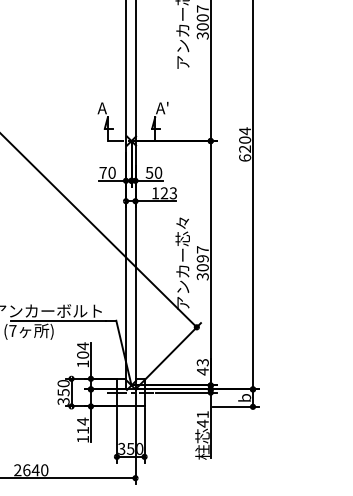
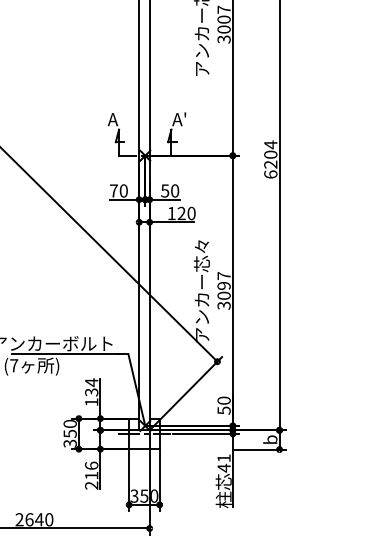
text: (173, 193) -> (191, 213), 123 -> 120
text: (82, 354) -> (91, 391), 104 -> 134
text: (202, 367) -> (223, 406), 43 -> 50
text: (83, 430) -> (92, 475), 114 -> 216

